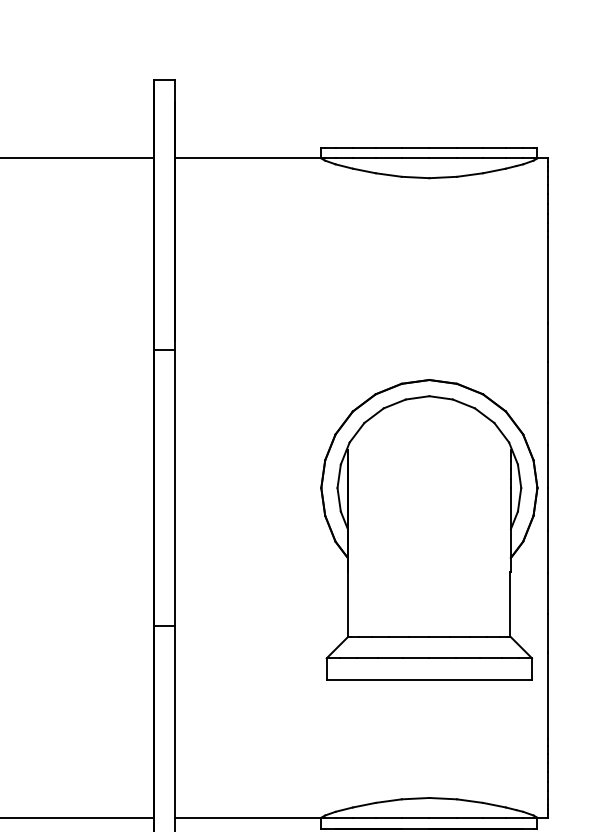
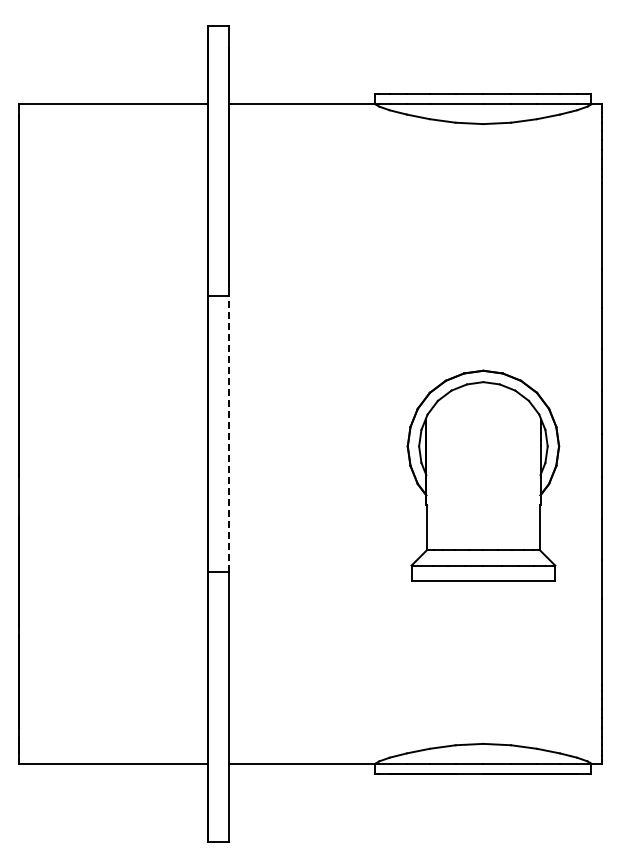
line: (175, 488) -> (229, 434), solid -> dashed
part: (429, 529) -> (483, 475), size x0.7

